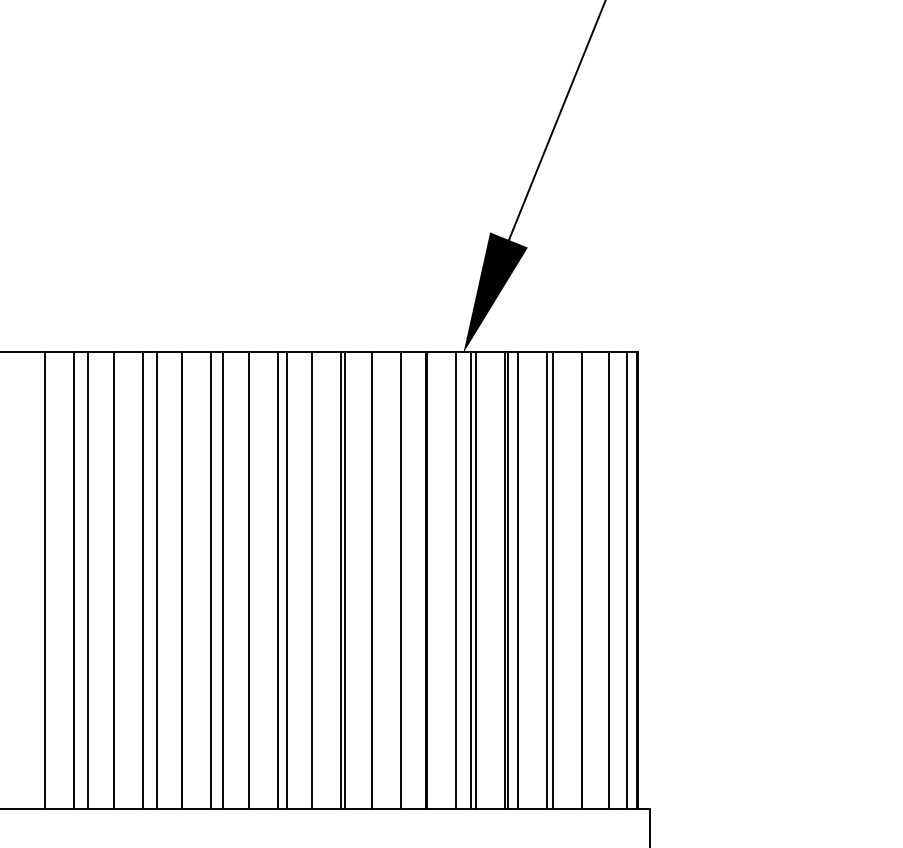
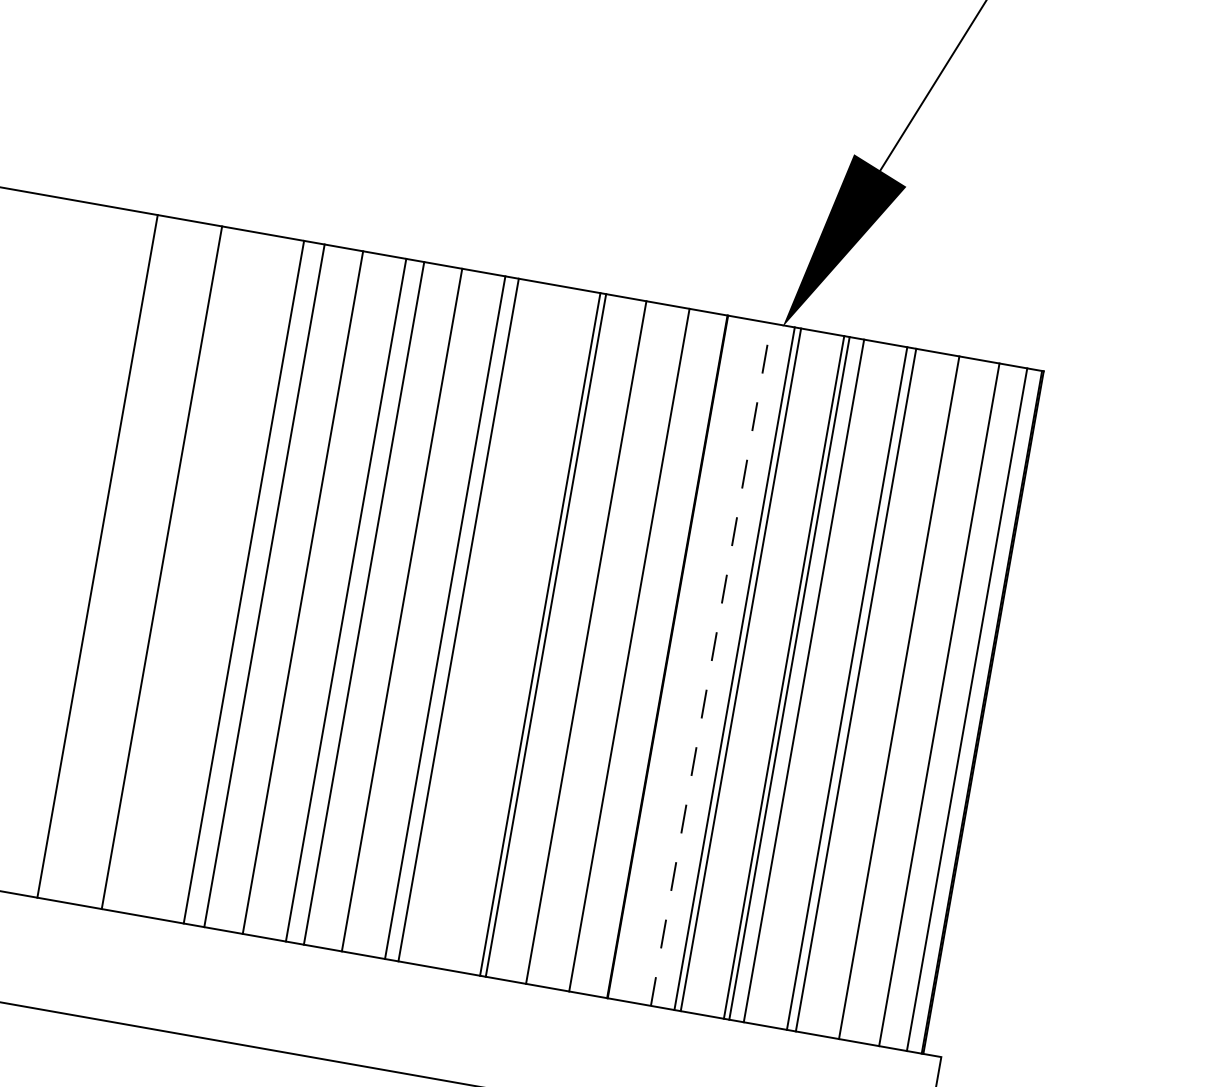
line: (73, 579) -> (140, 562), removed
line: (114, 579) -> (201, 573), removed
line: (312, 579) -> (497, 625), removed
line: (455, 580) -> (710, 664), solid -> dashed

